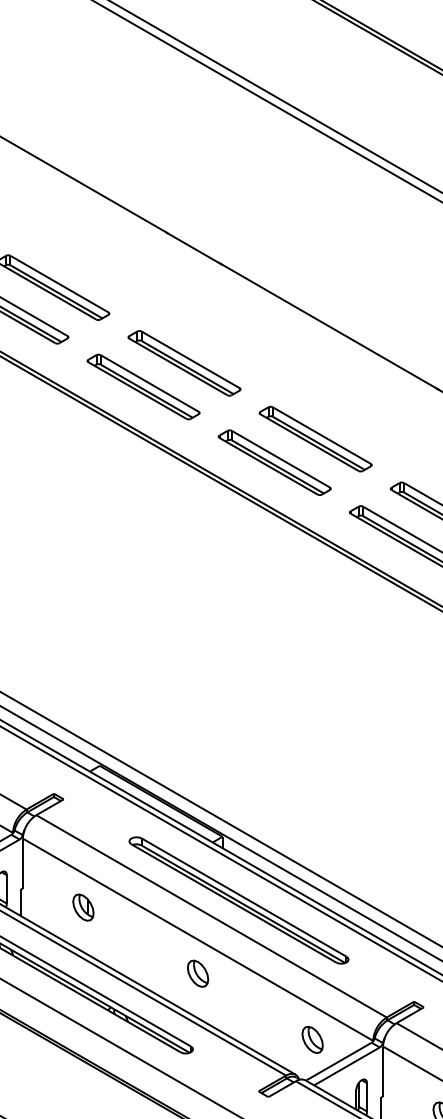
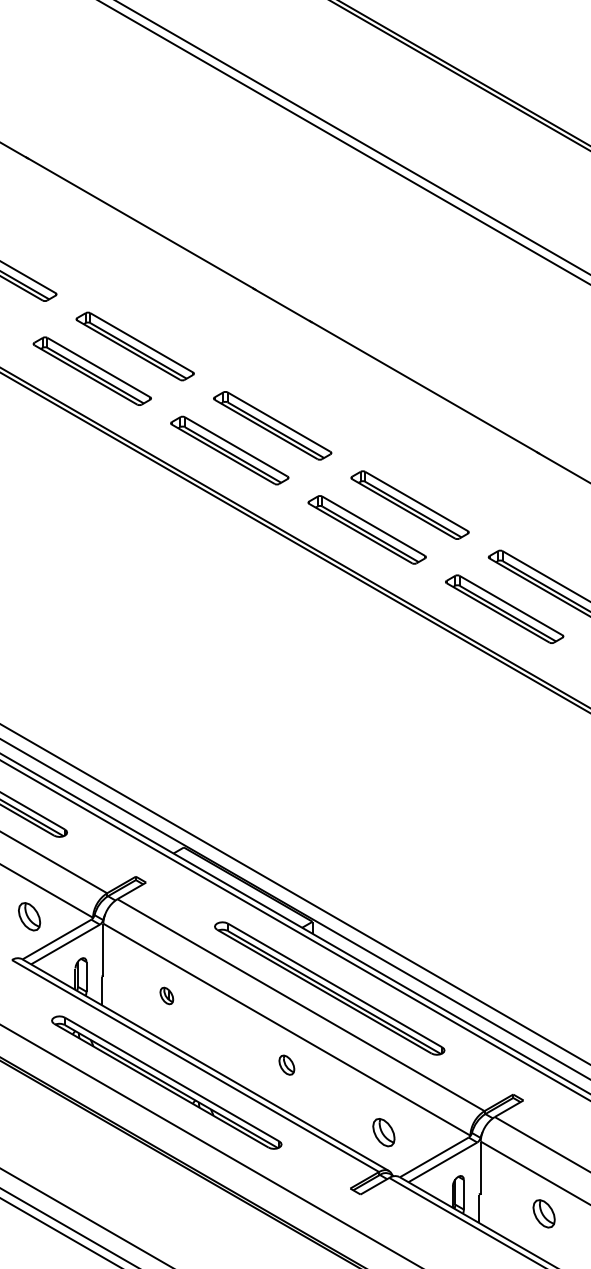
part: (83, 907) -> (166, 995), size x0.6
part: (197, 972) -> (286, 1064), size x0.7
part: (312, 1039) -> (383, 1132), moved

